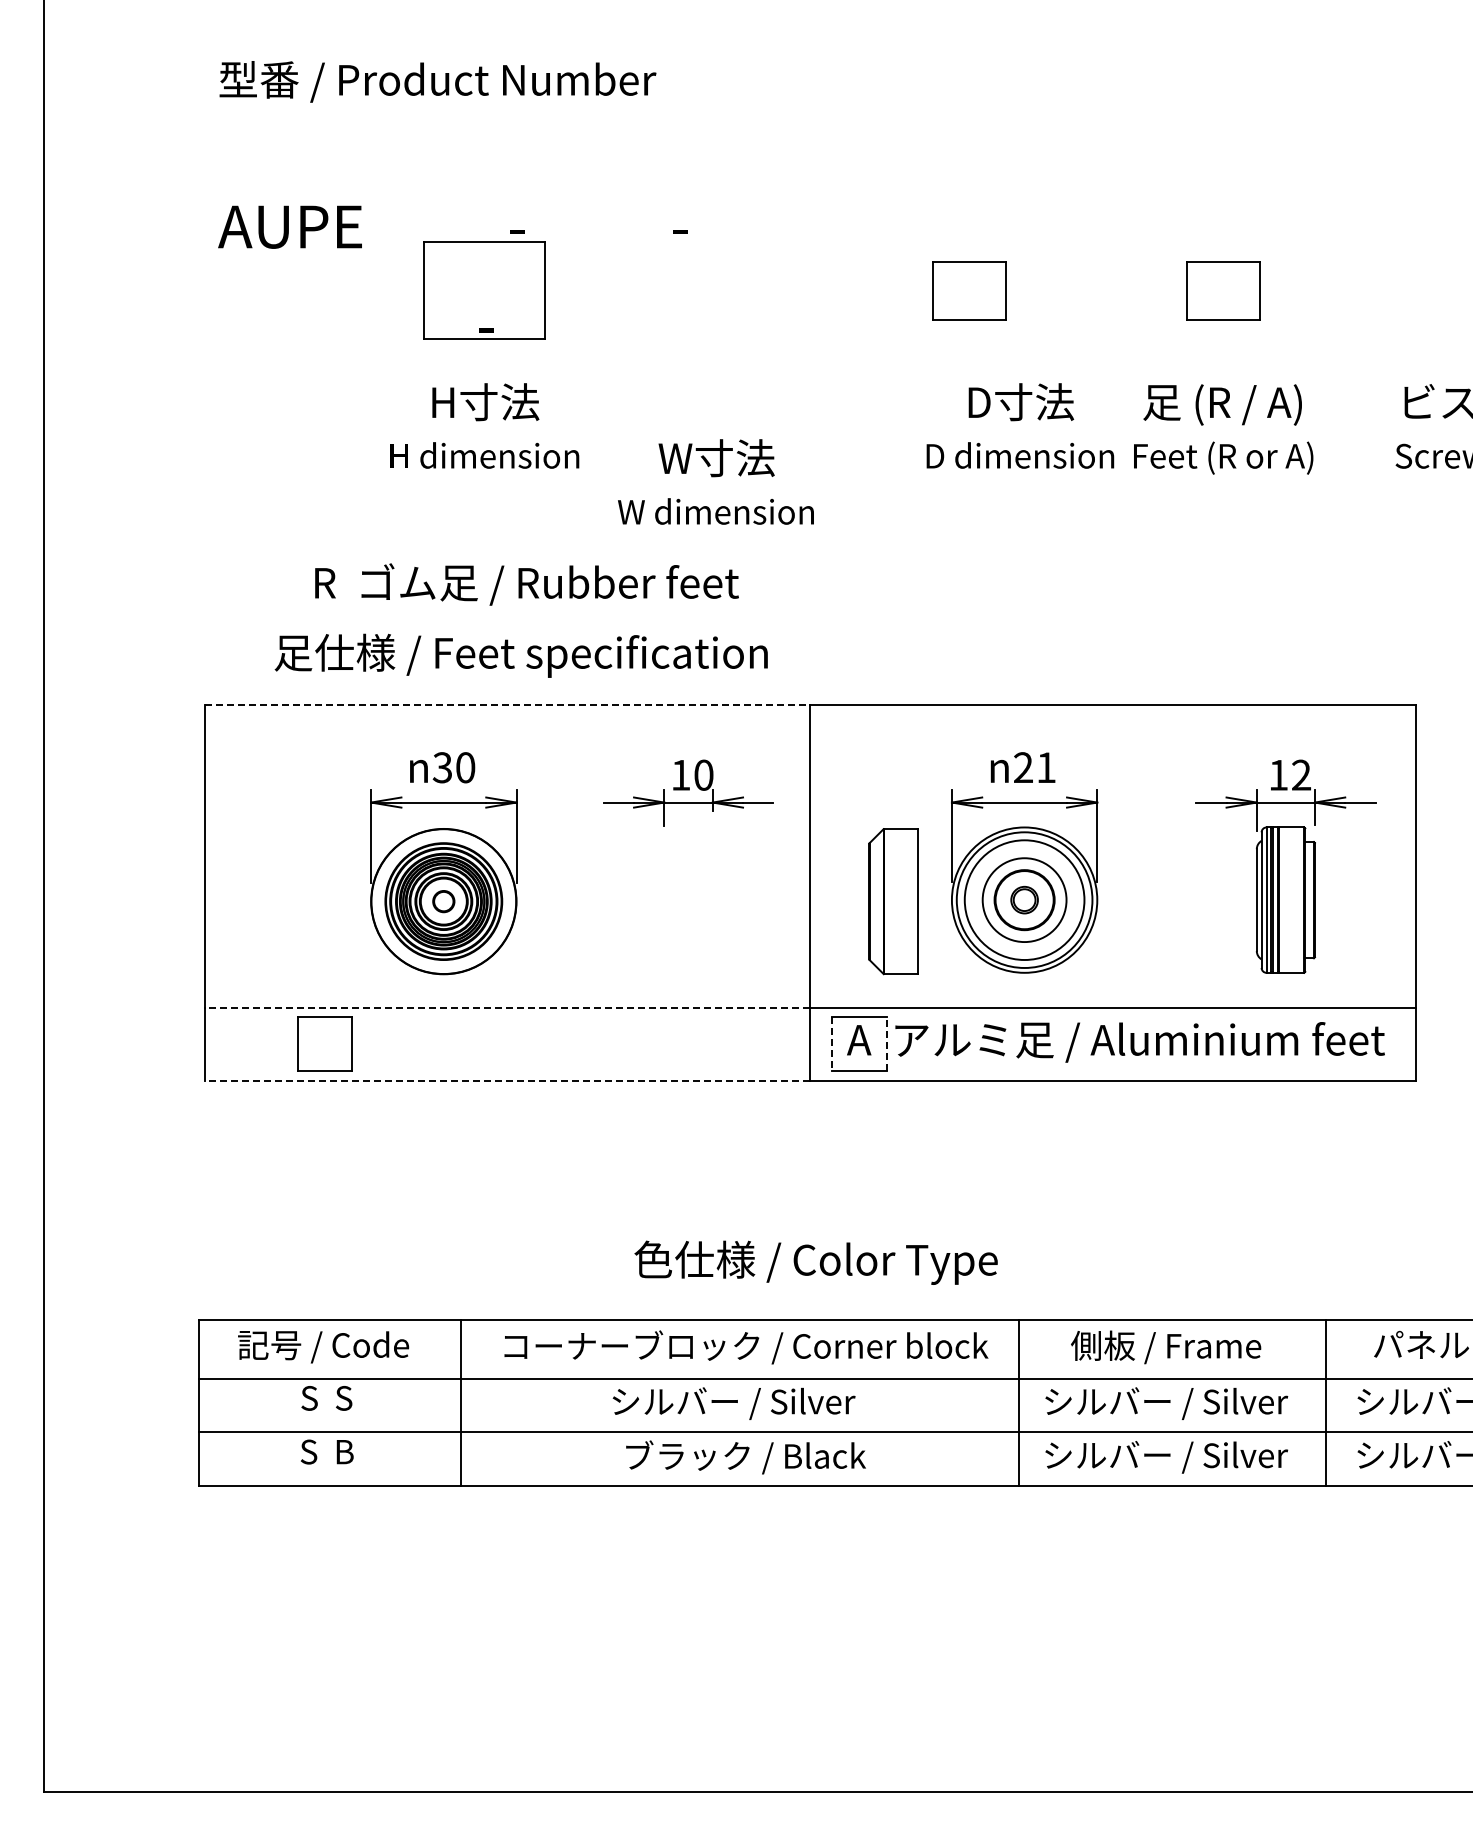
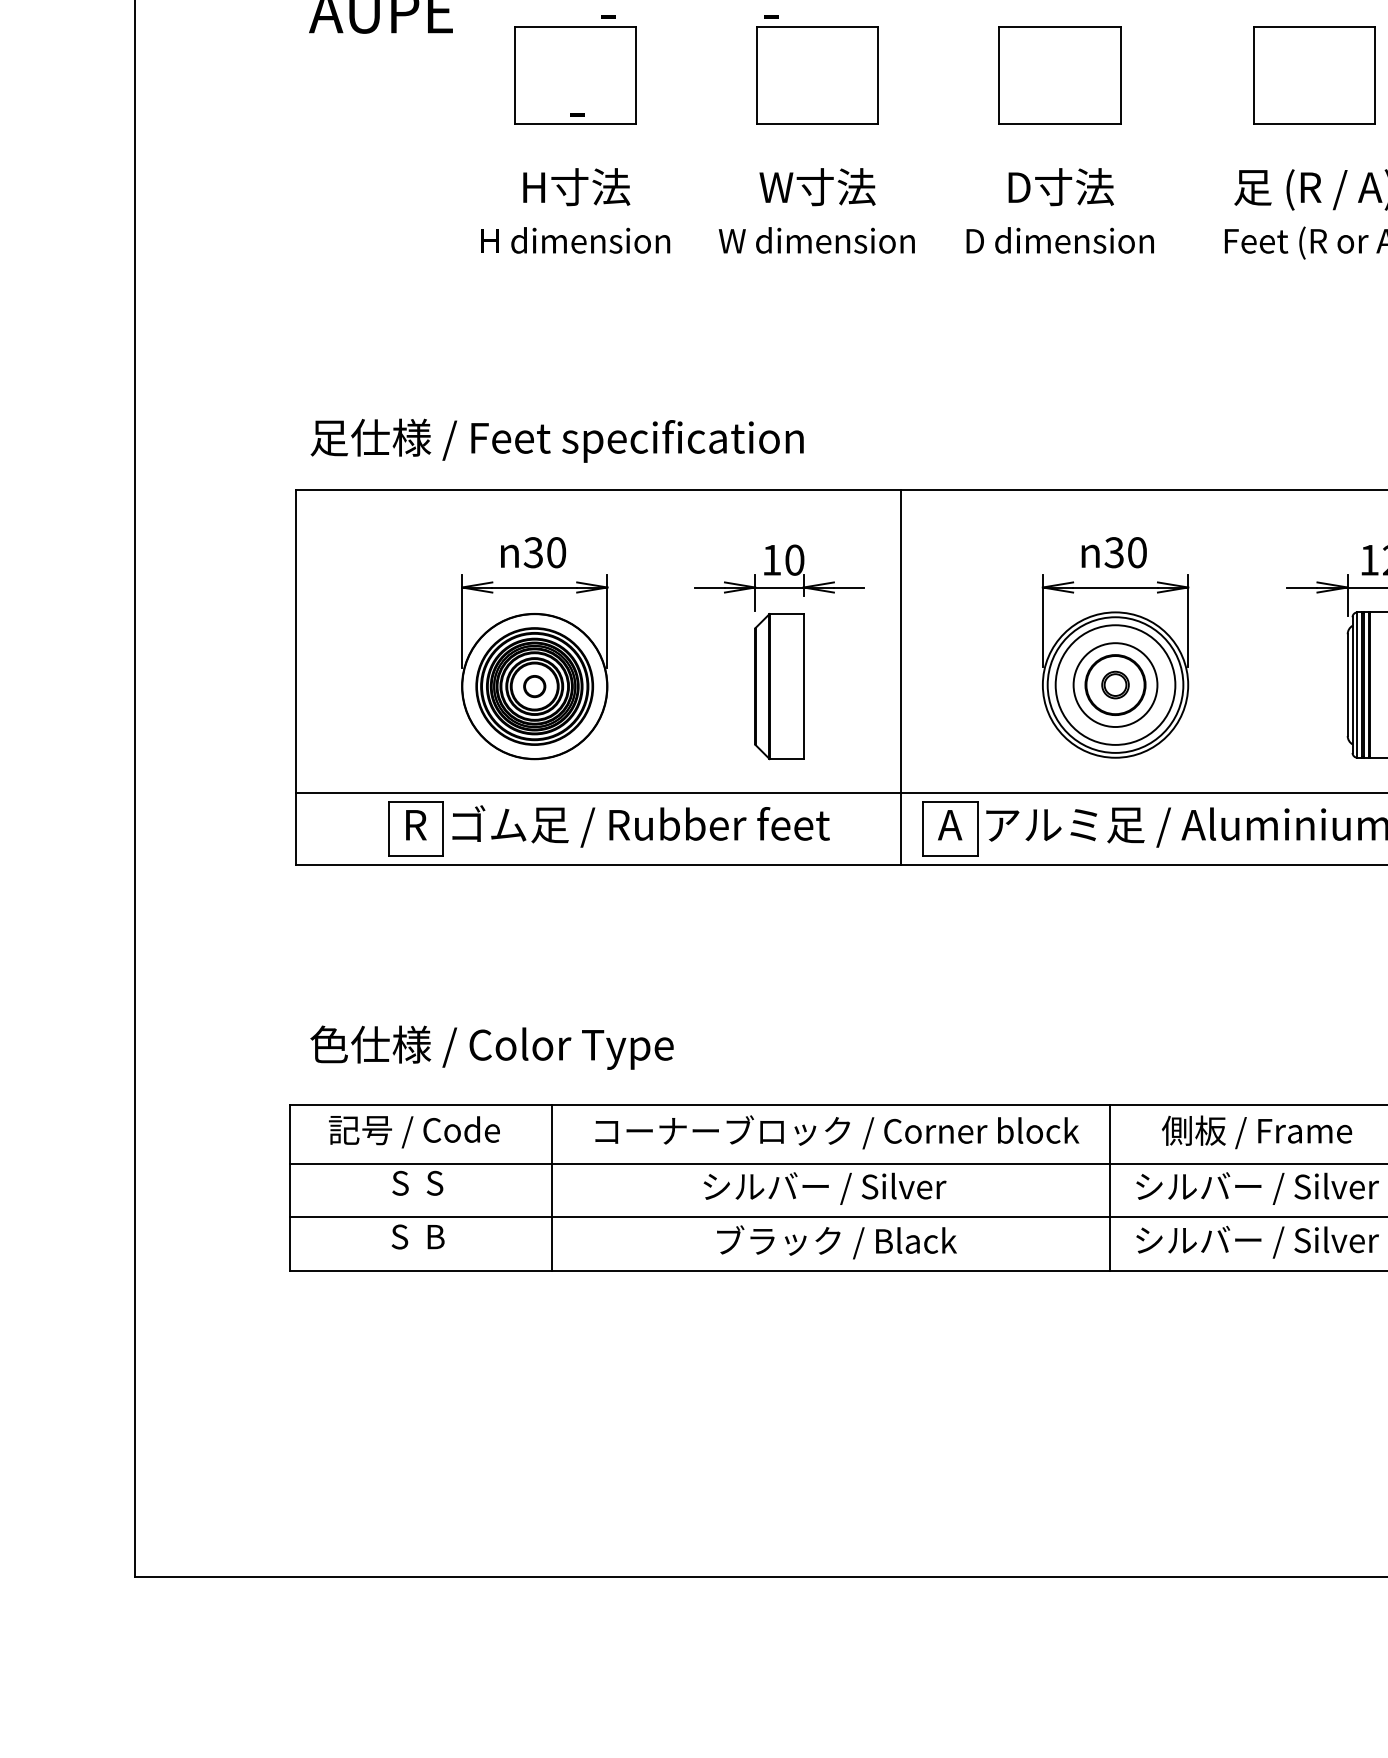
part: (726, 290) -> (817, 75), added
part: (969, 290) -> (1060, 75), size x1.67
part: (1223, 290) -> (1314, 75), size x1.67
text: (1020, 425) -> (1060, 210), moved
text: (715, 481) -> (816, 210), moved
text: (526, 584) -> (617, 826), moved
text: (520, 655) -> (556, 440), moved
line: (507, 705) -> (598, 490), dashed -> solid
text: (1034, 767) -> (1125, 552), 21 -> 30
part: (893, 901) -> (779, 686), moved
line: (507, 1007) -> (598, 792), dashed -> solid
line: (886, 1043) -> (977, 828), dashed -> solid
line: (832, 1044) -> (923, 829), dashed -> solid
line: (507, 1080) -> (598, 865), dashed -> solid
text: (815, 1262) -> (491, 1047), moved

